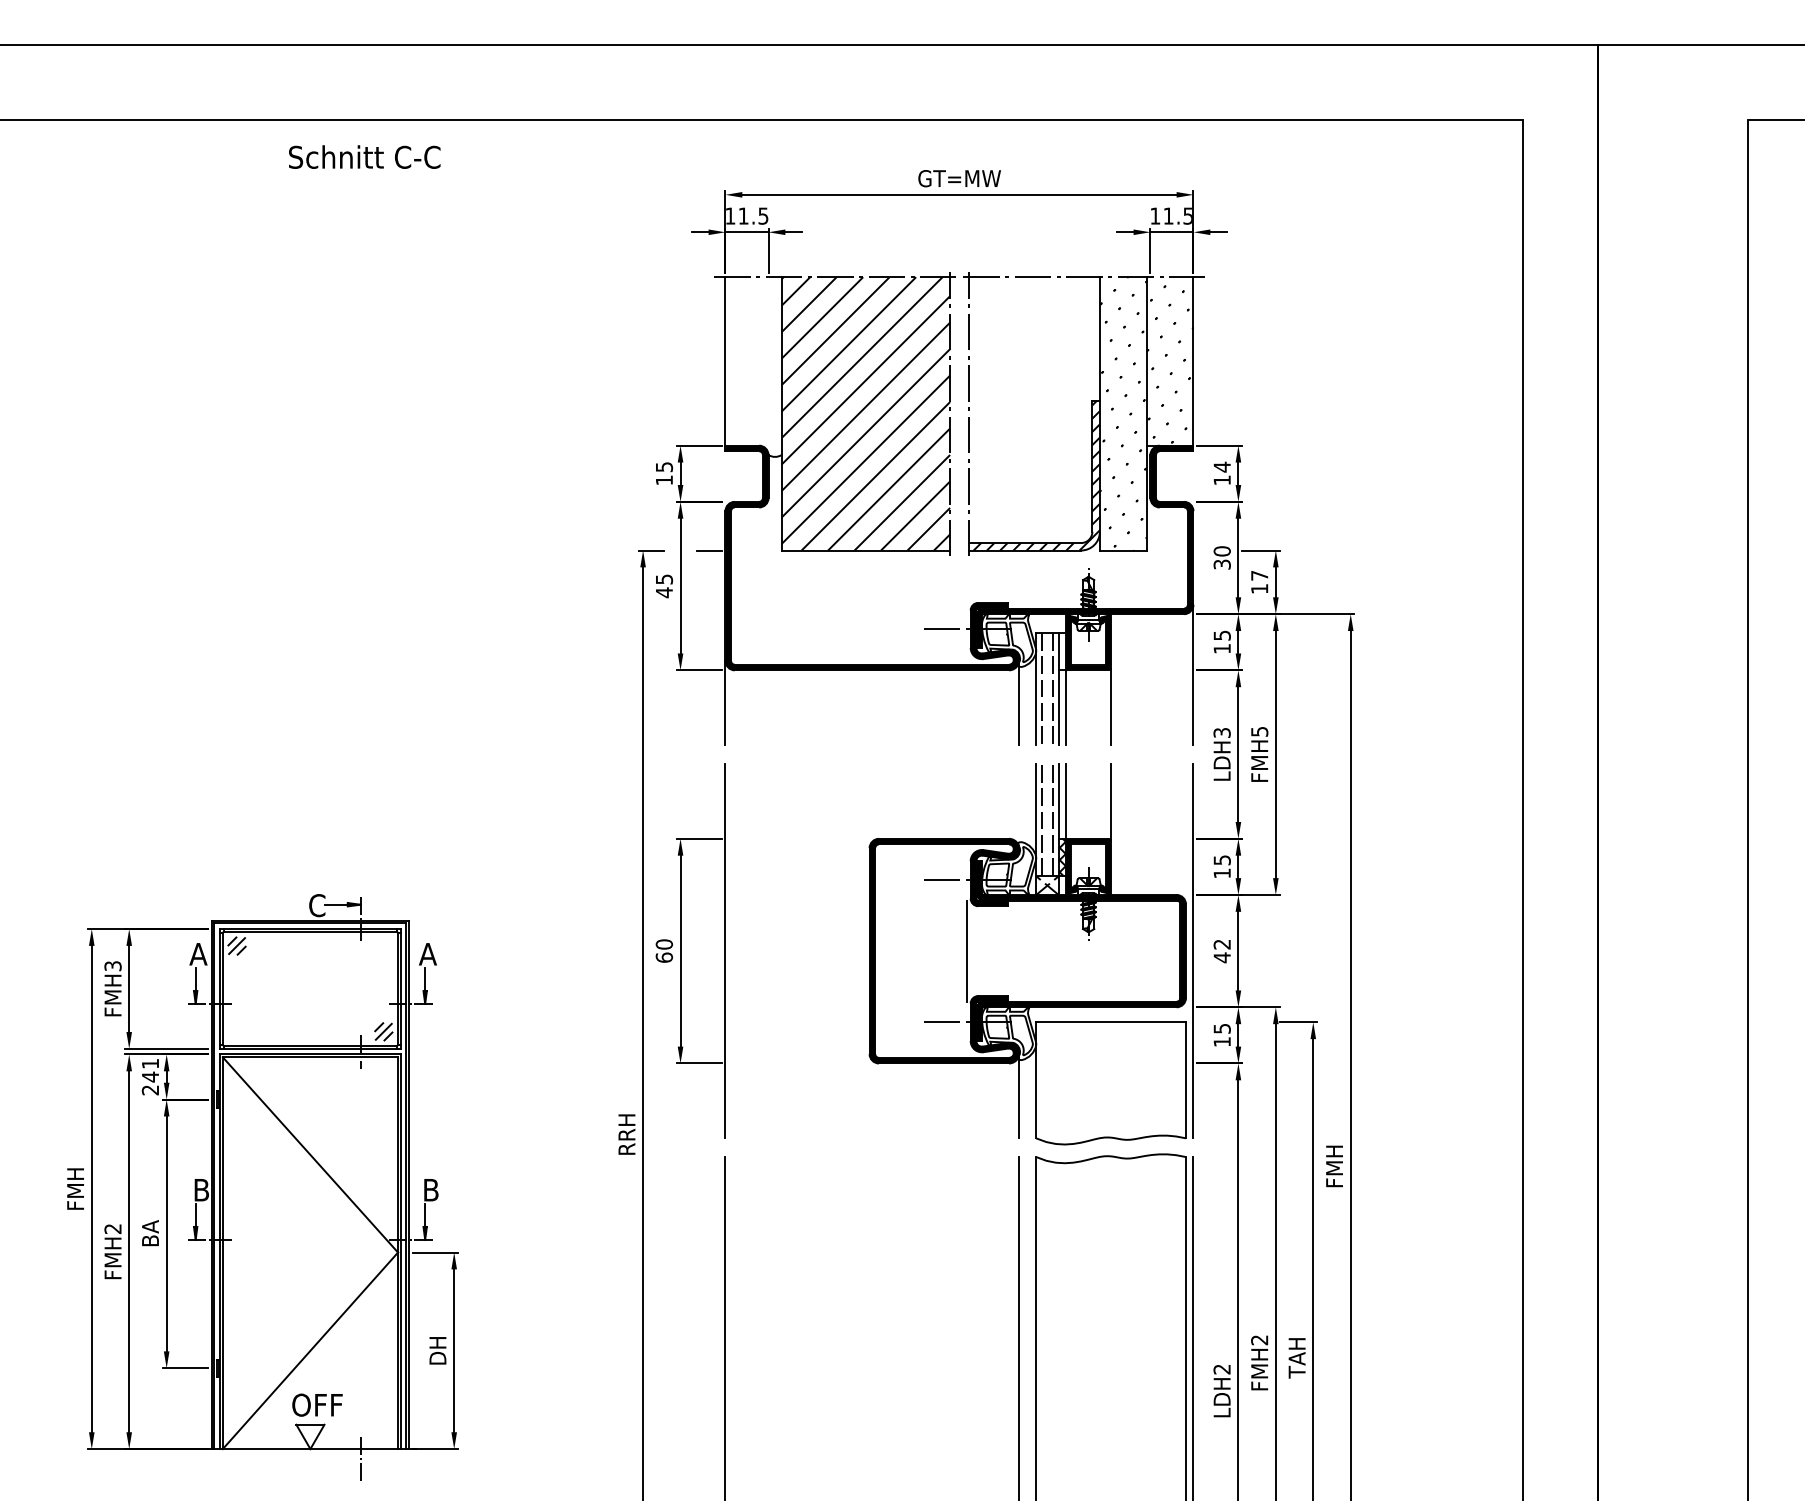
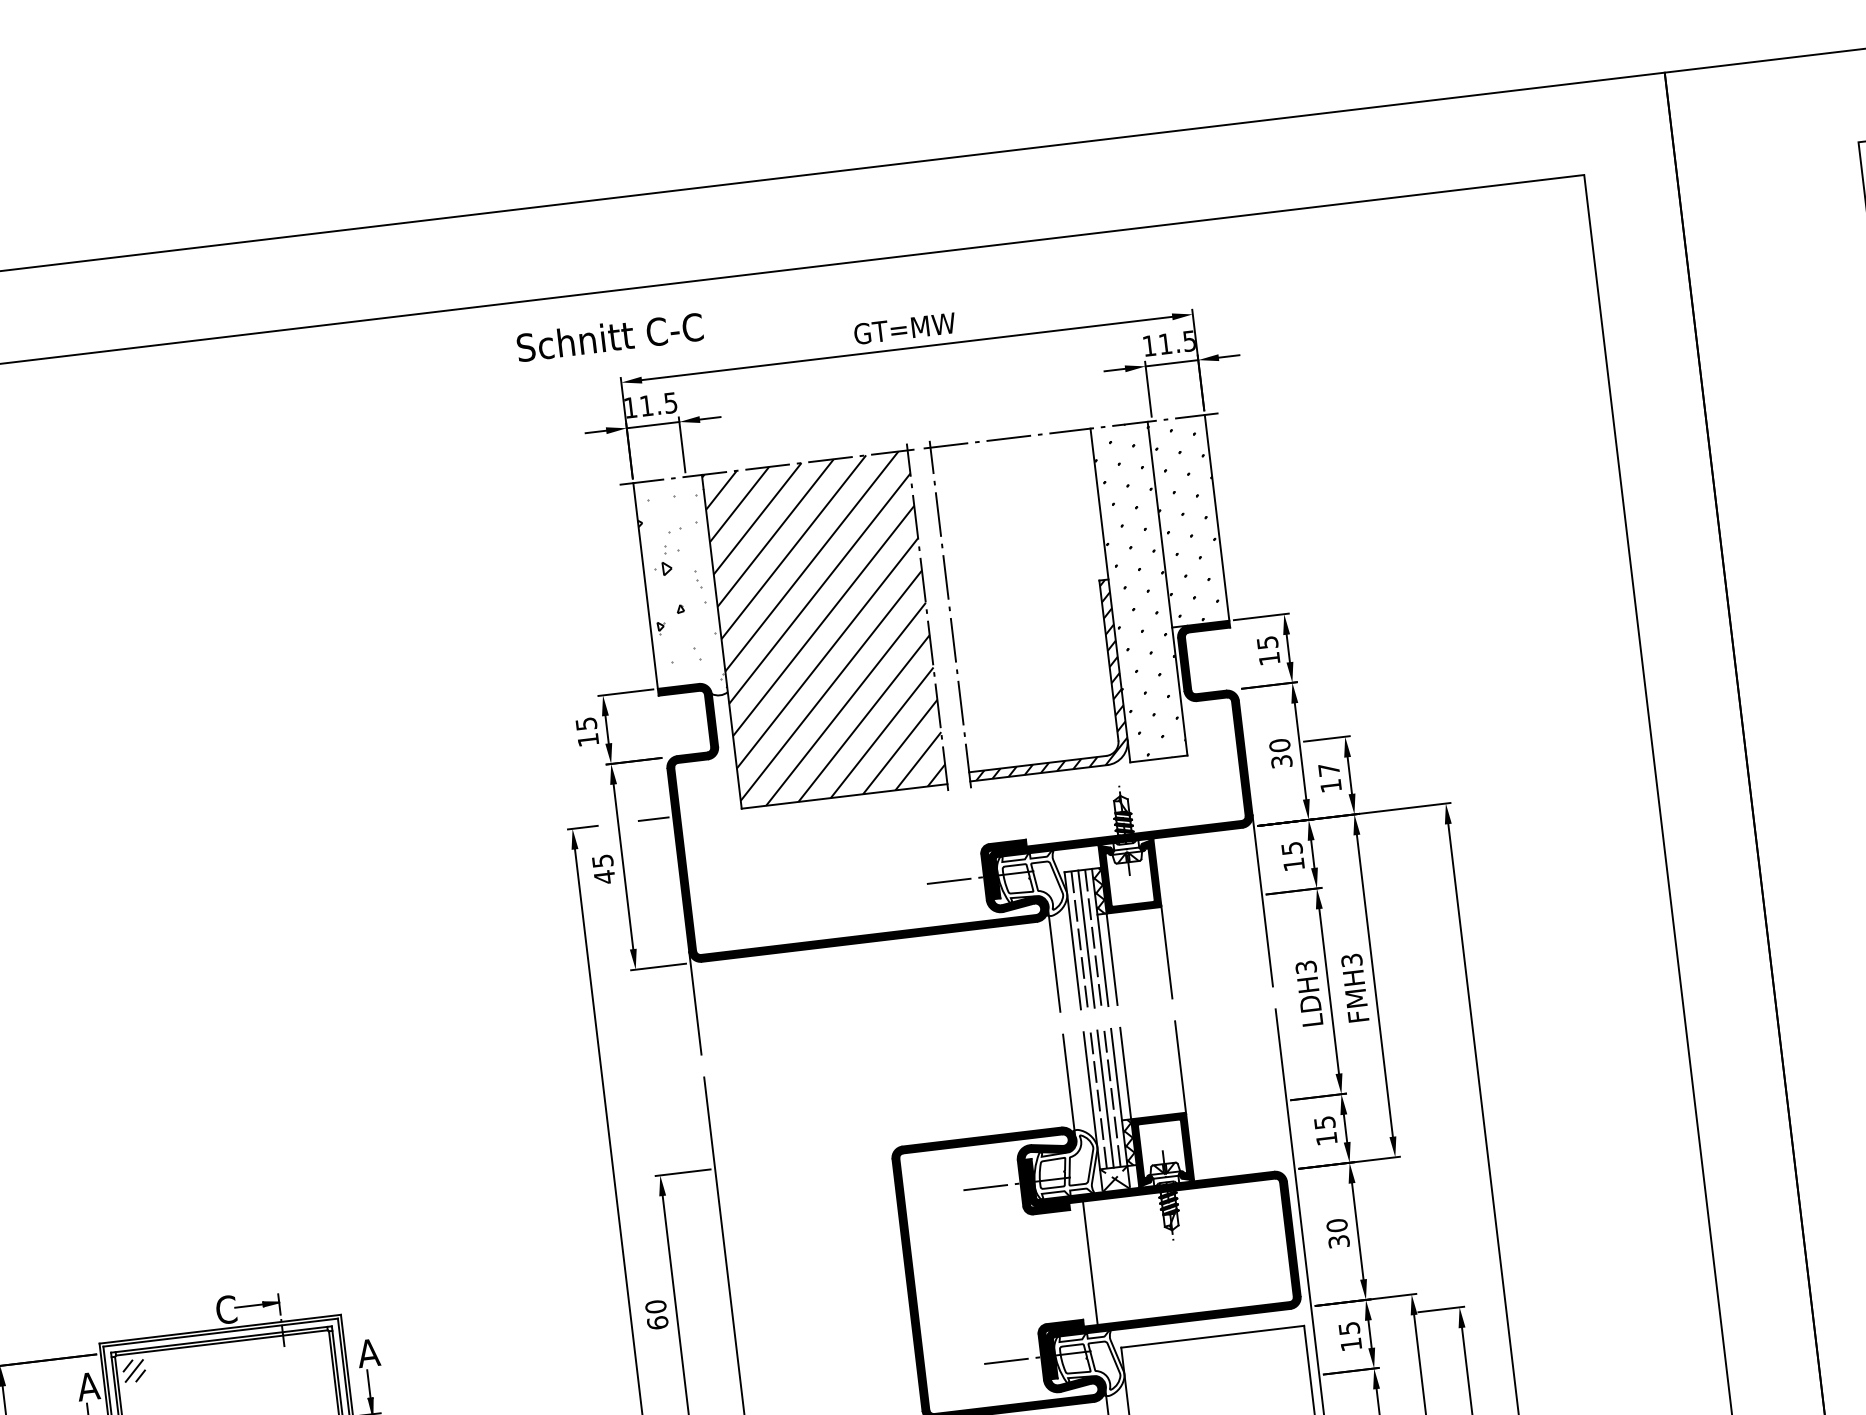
text: (364, 156) -> (609, 336), moved
hatch: (753, 369) -> (681, 591), added
text: (1221, 466) -> (1266, 642), 14 -> 15
hatch: (1062, 651) -> (1099, 891), added
line: (1047, 688) -> (1086, 938), added
text: (1259, 731) -> (1351, 960), FMH5 -> FMH3
line: (1019, 806) -> (1069, 1086), added
line: (1047, 819) -> (1105, 1098), added
line: (967, 950) -> (1090, 1262), moved
text: (1221, 951) -> (1337, 1234), 42 -> 30

